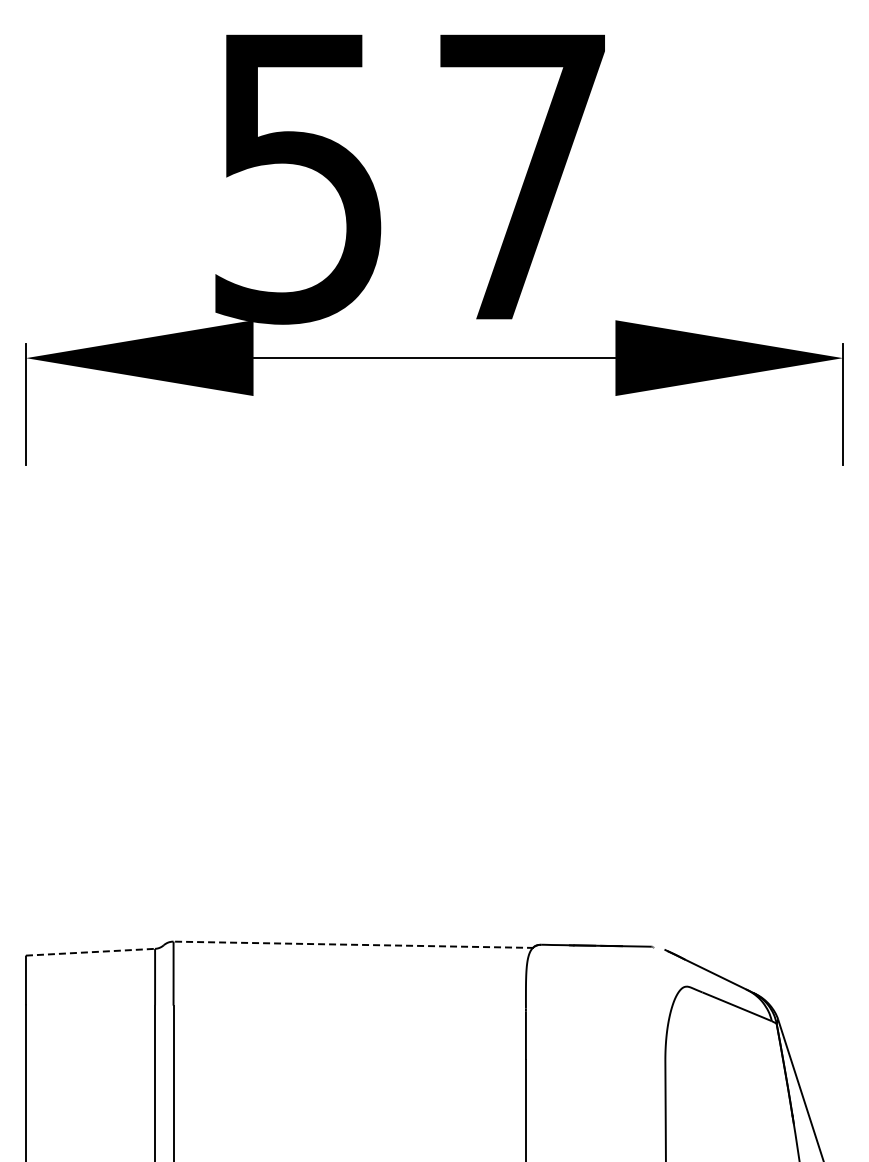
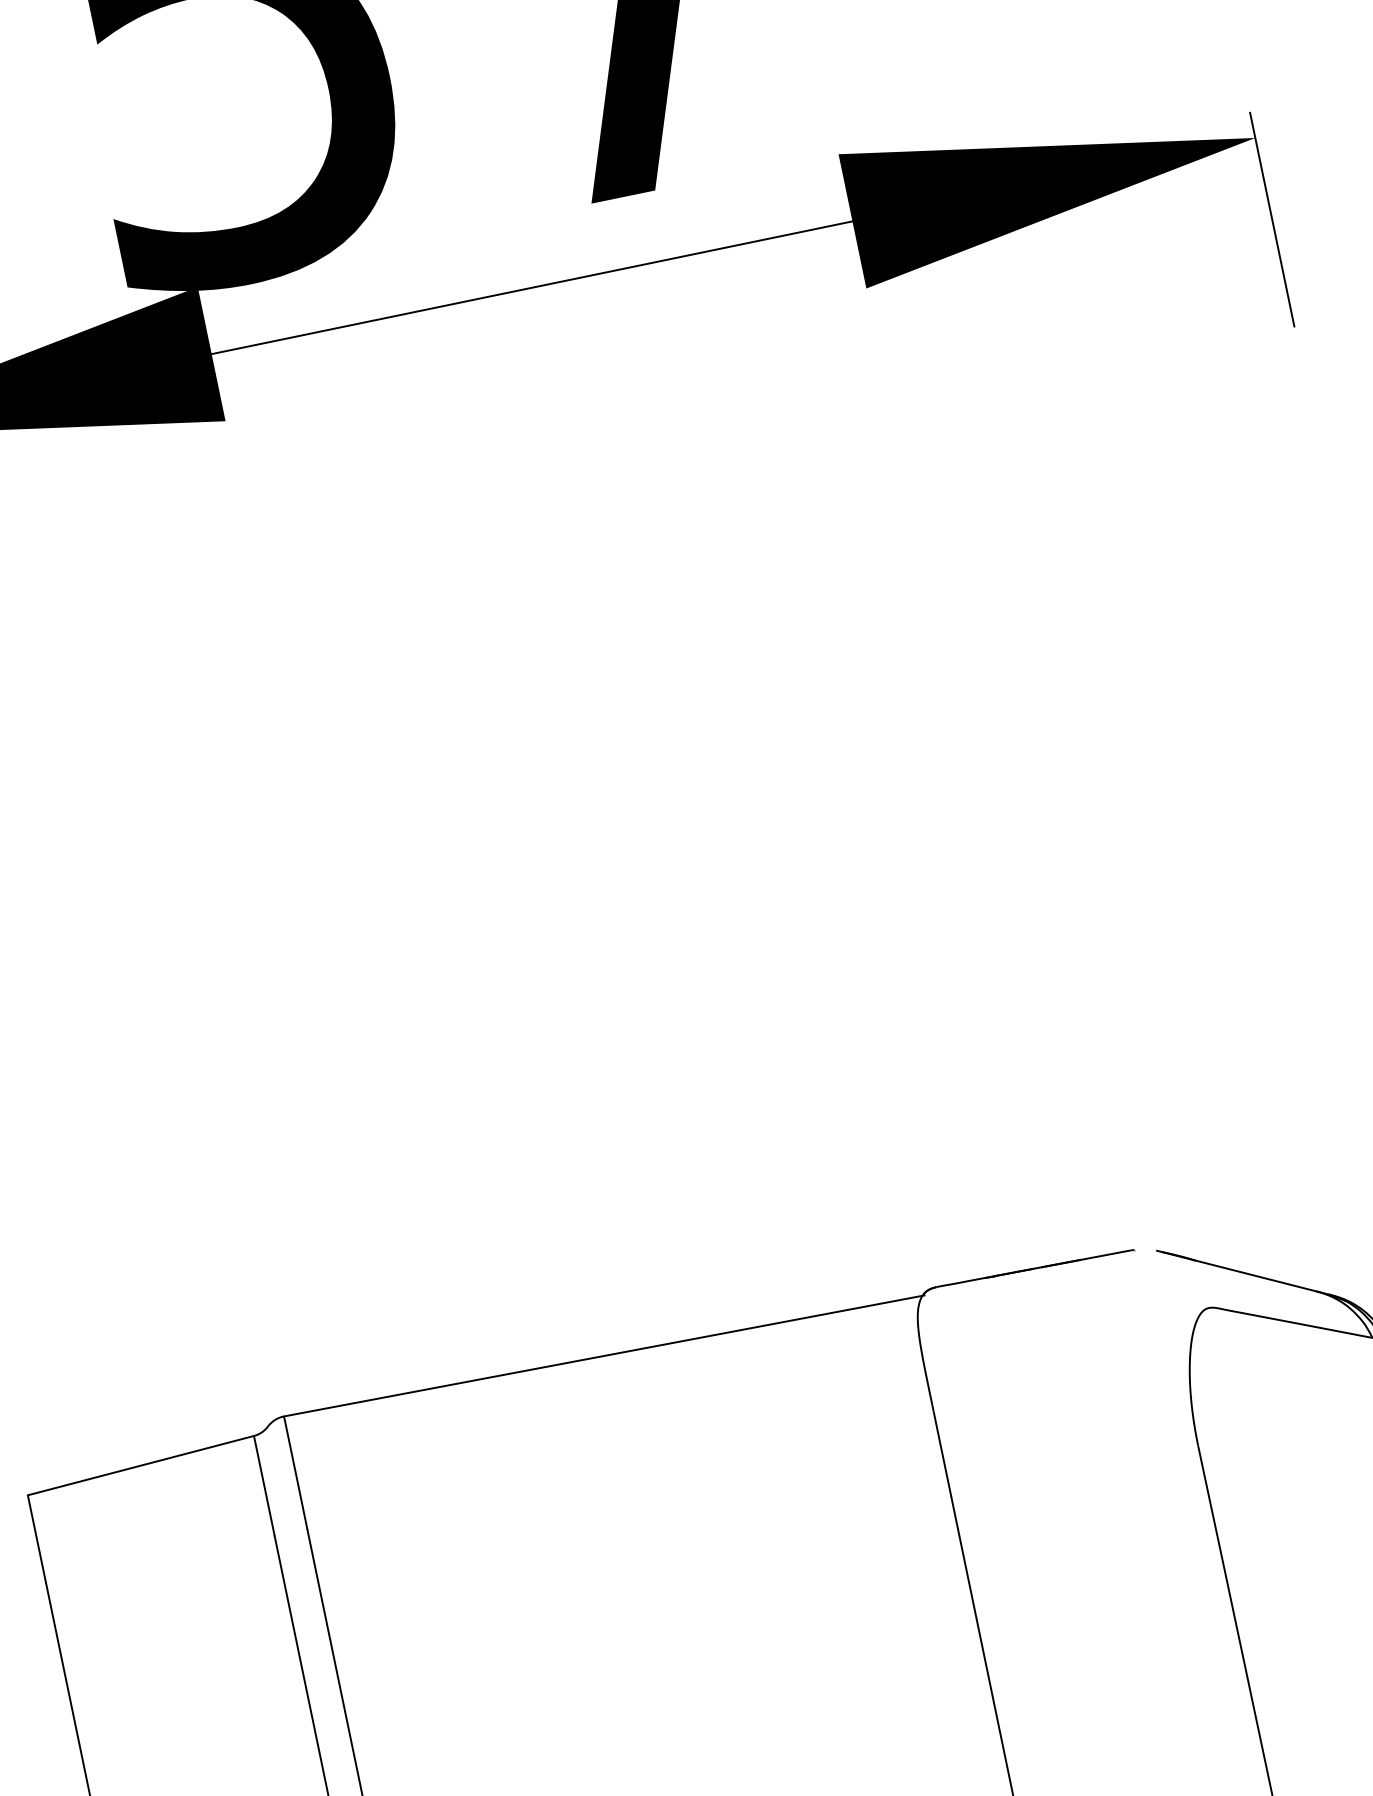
line: (353, 944) -> (603, 1355), dashed -> solid
line: (90, 952) -> (140, 1466), dashed -> solid

